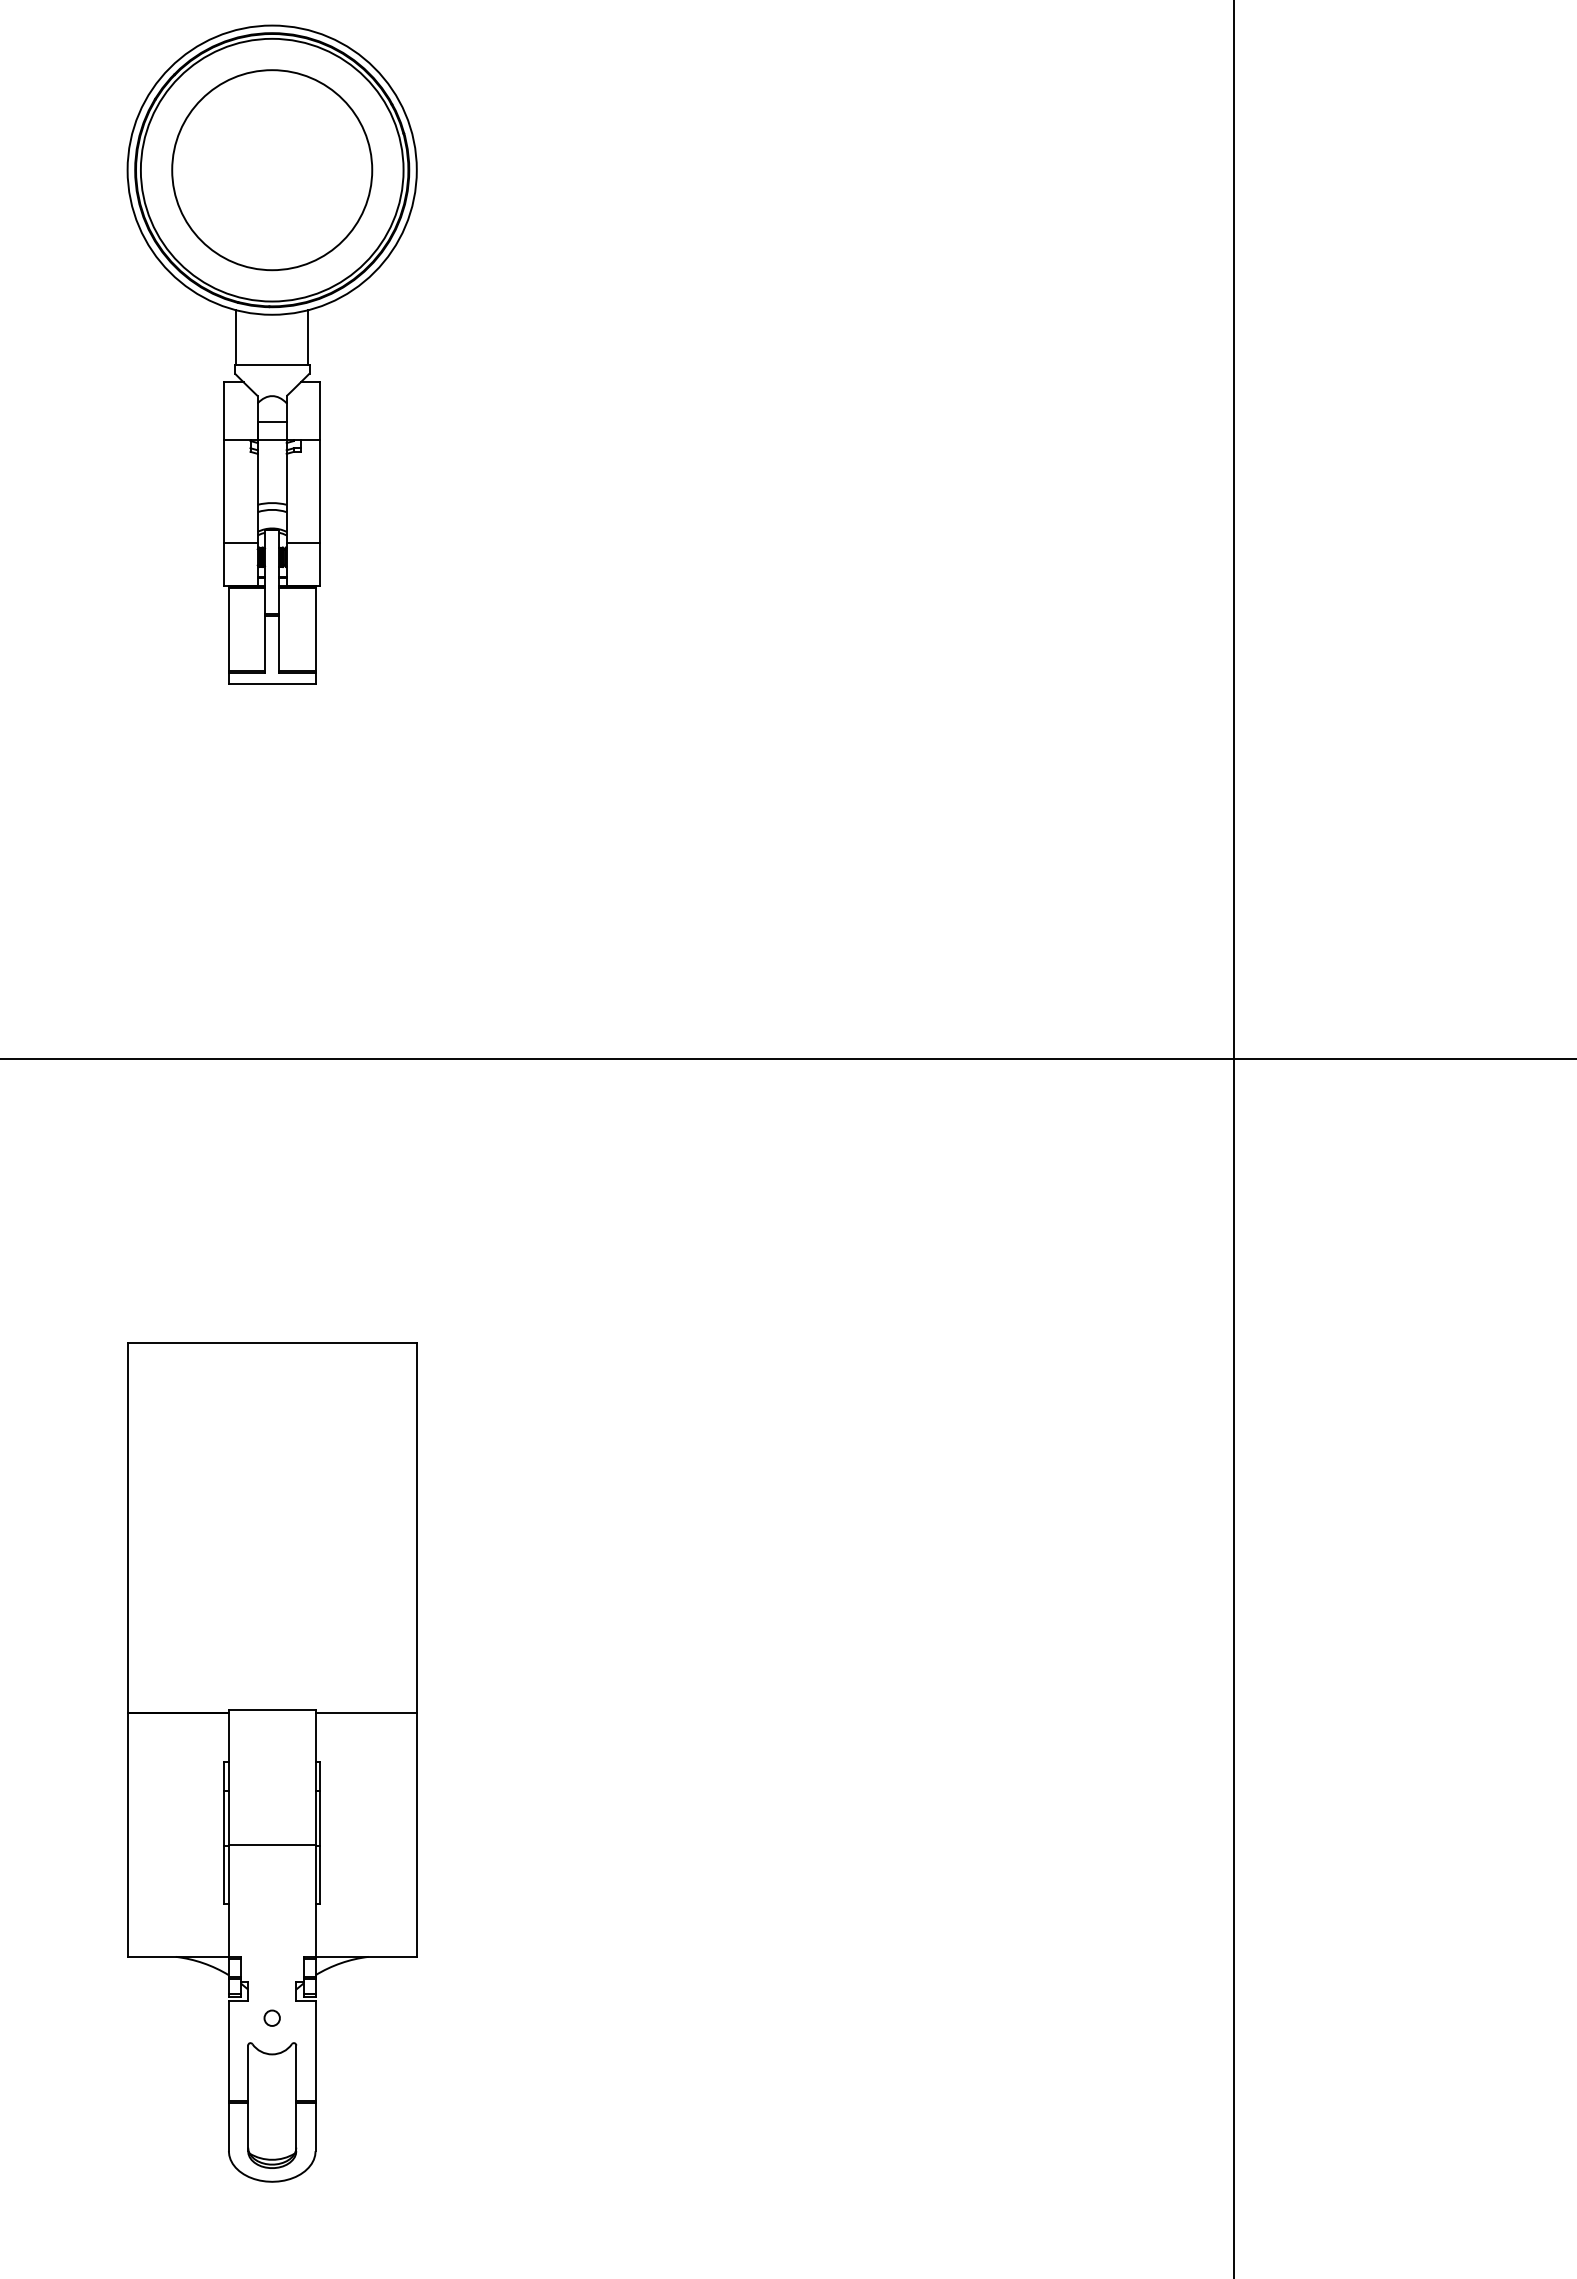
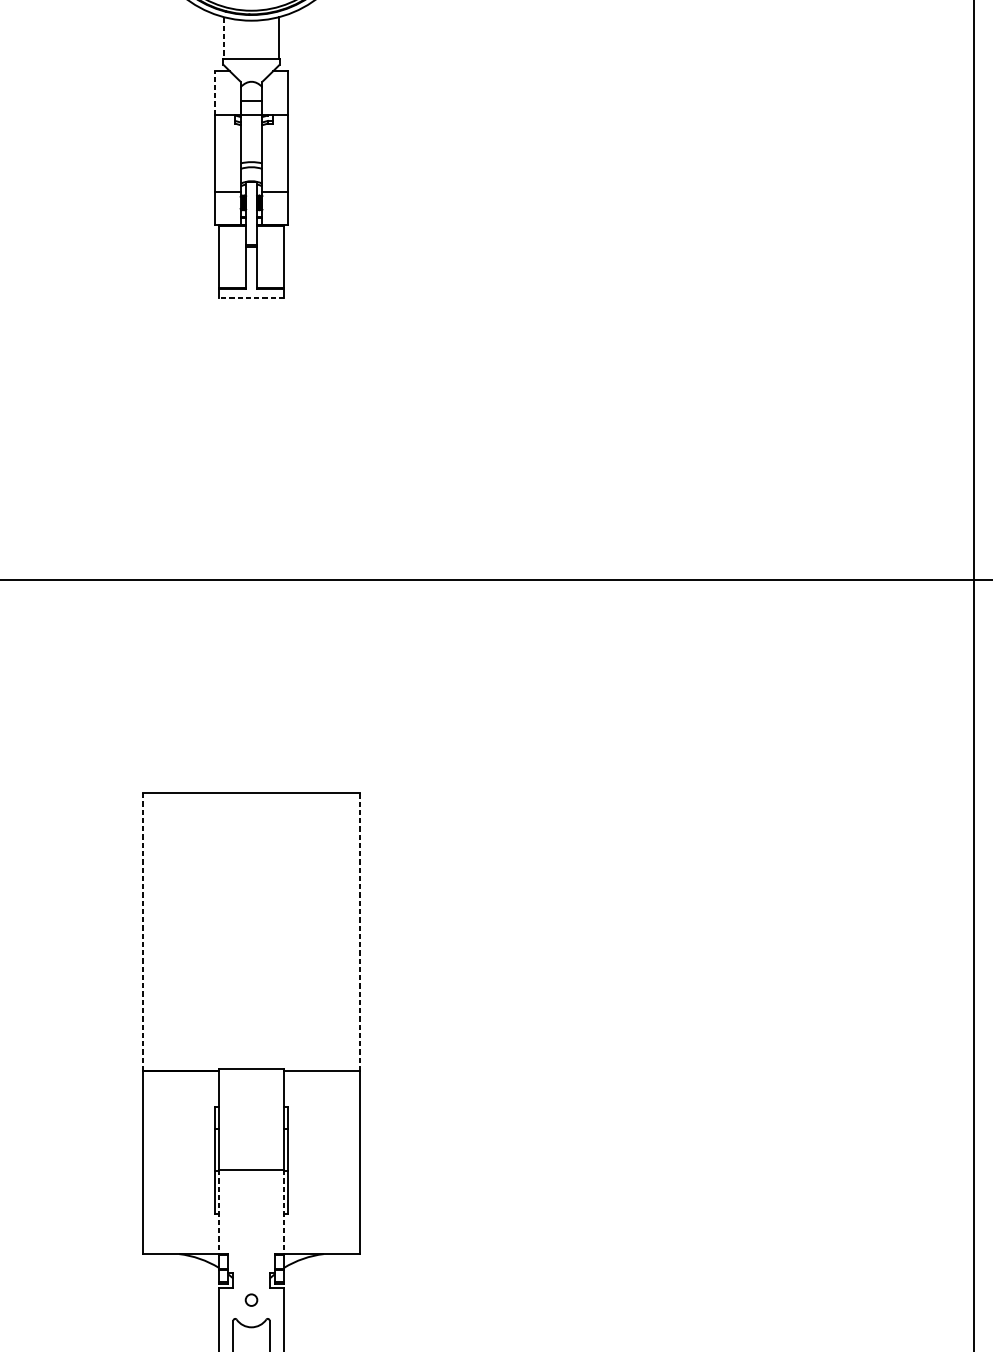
line: (236, 337) -> (224, 37), solid -> dashed
line: (224, 411) -> (215, 93), solid -> dashed
line: (271, 684) -> (250, 298), solid -> dashed
line: (416, 1527) -> (359, 931), solid -> dashed
line: (127, 1528) -> (142, 932), solid -> dashed
line: (228, 1900) -> (218, 1211), solid -> dashed
line: (315, 1900) -> (284, 1211), solid -> dashed

